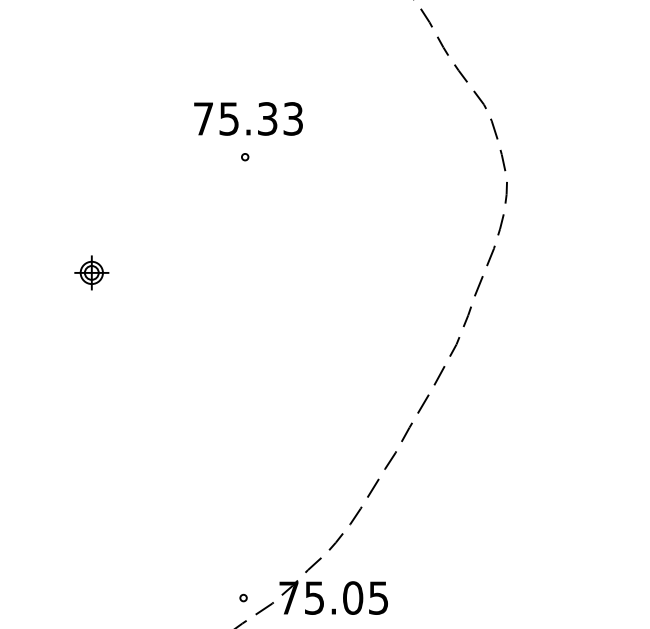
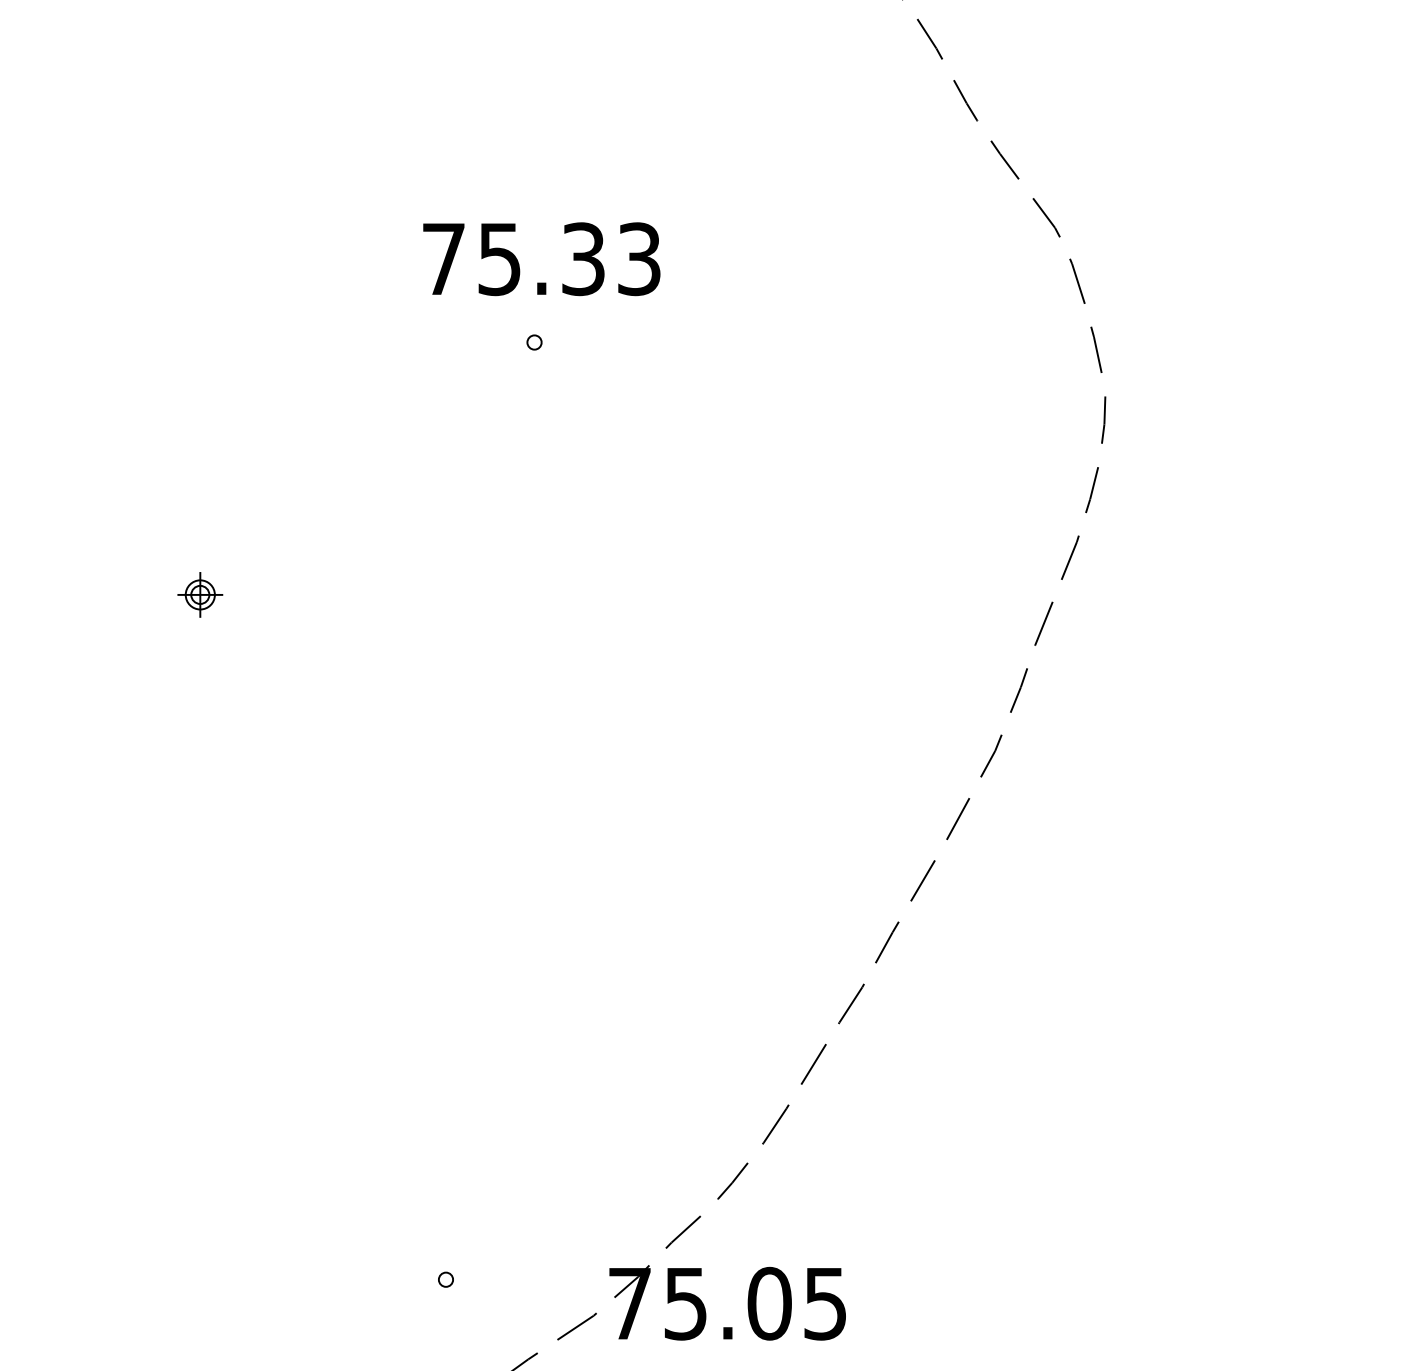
part: (91, 272) -> (199, 593), size x0.6
part: (243, 597) -> (445, 1278), moved

